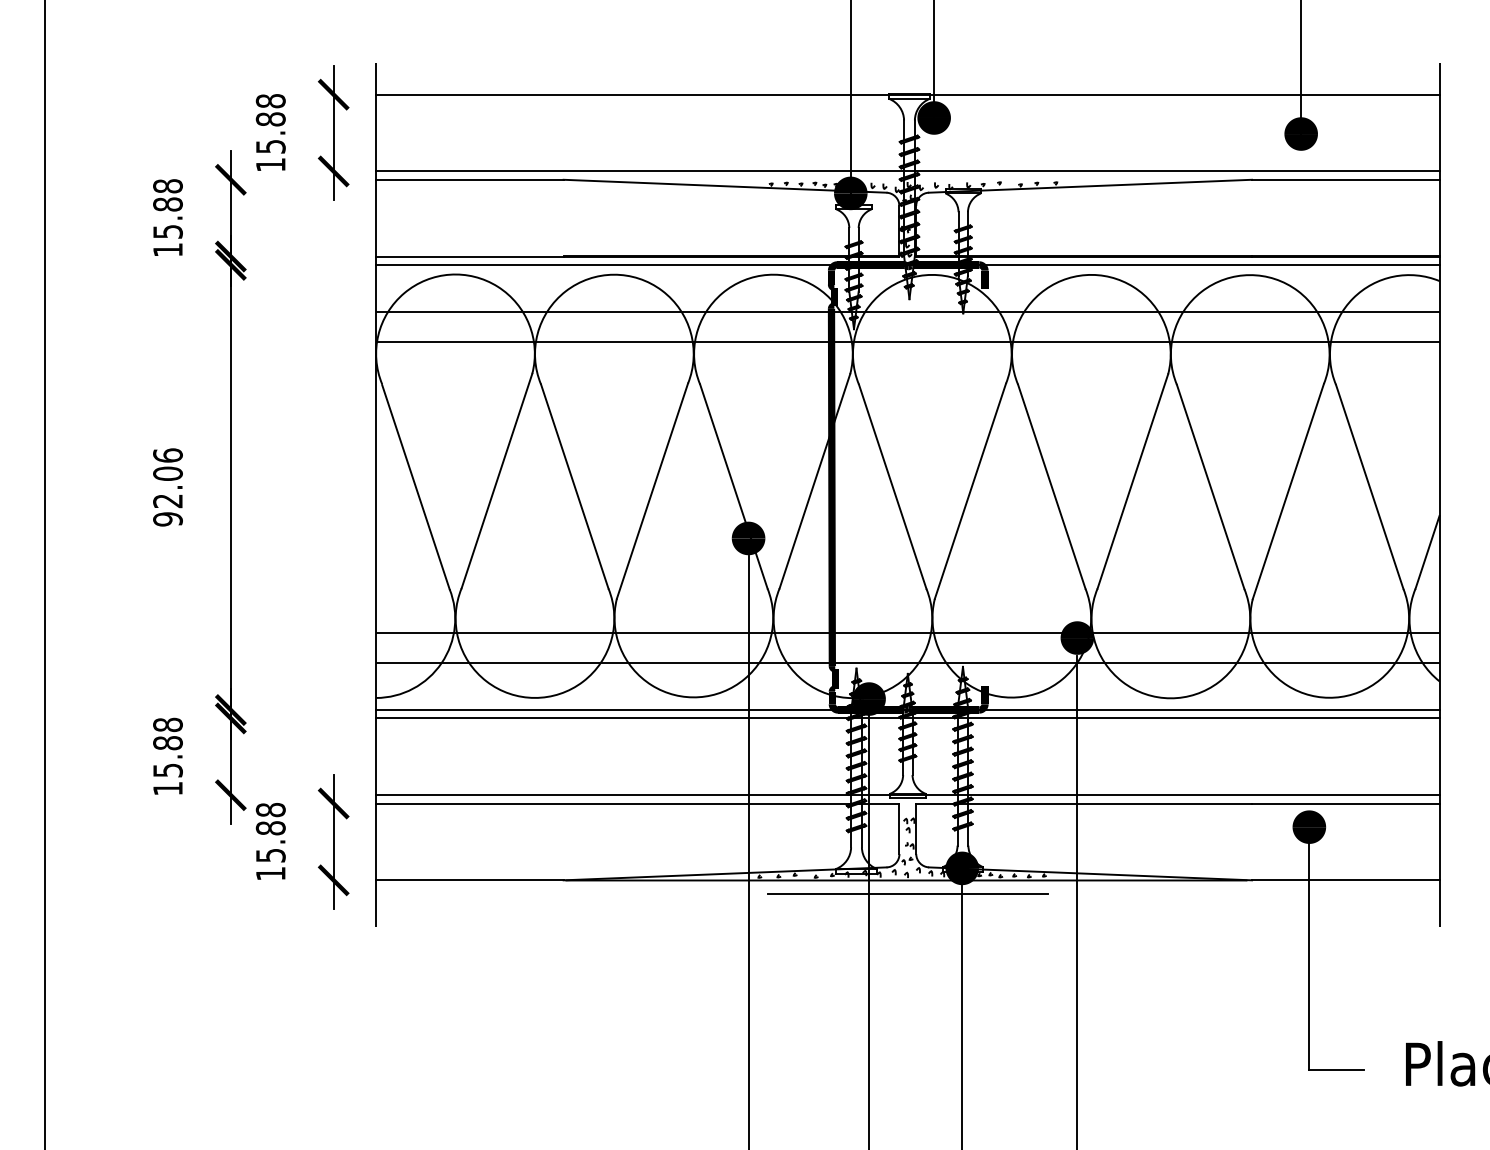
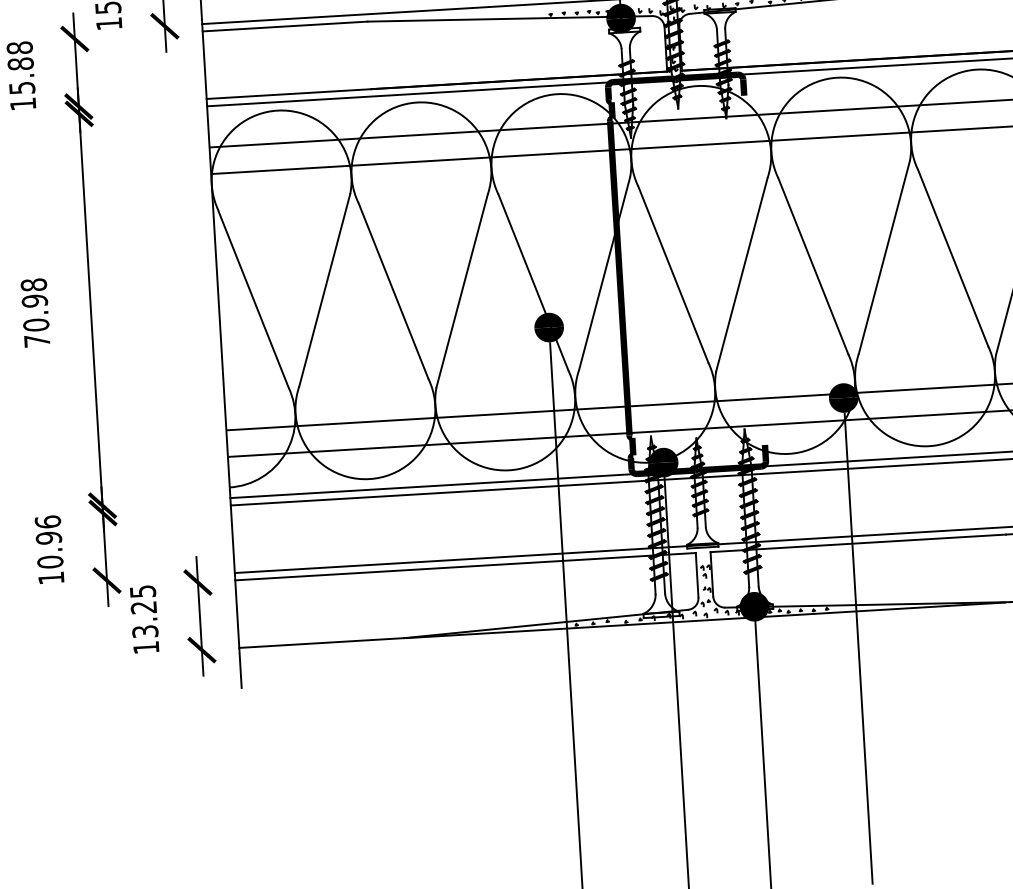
text: (167, 487) -> (35, 313), 92.06 -> 70.98
text: (167, 747) -> (48, 541), 15.88 -> 10.96
text: (270, 832) -> (143, 611), 15.88 -> 13.25
line: (907, 894) -> (707, 632), removed

